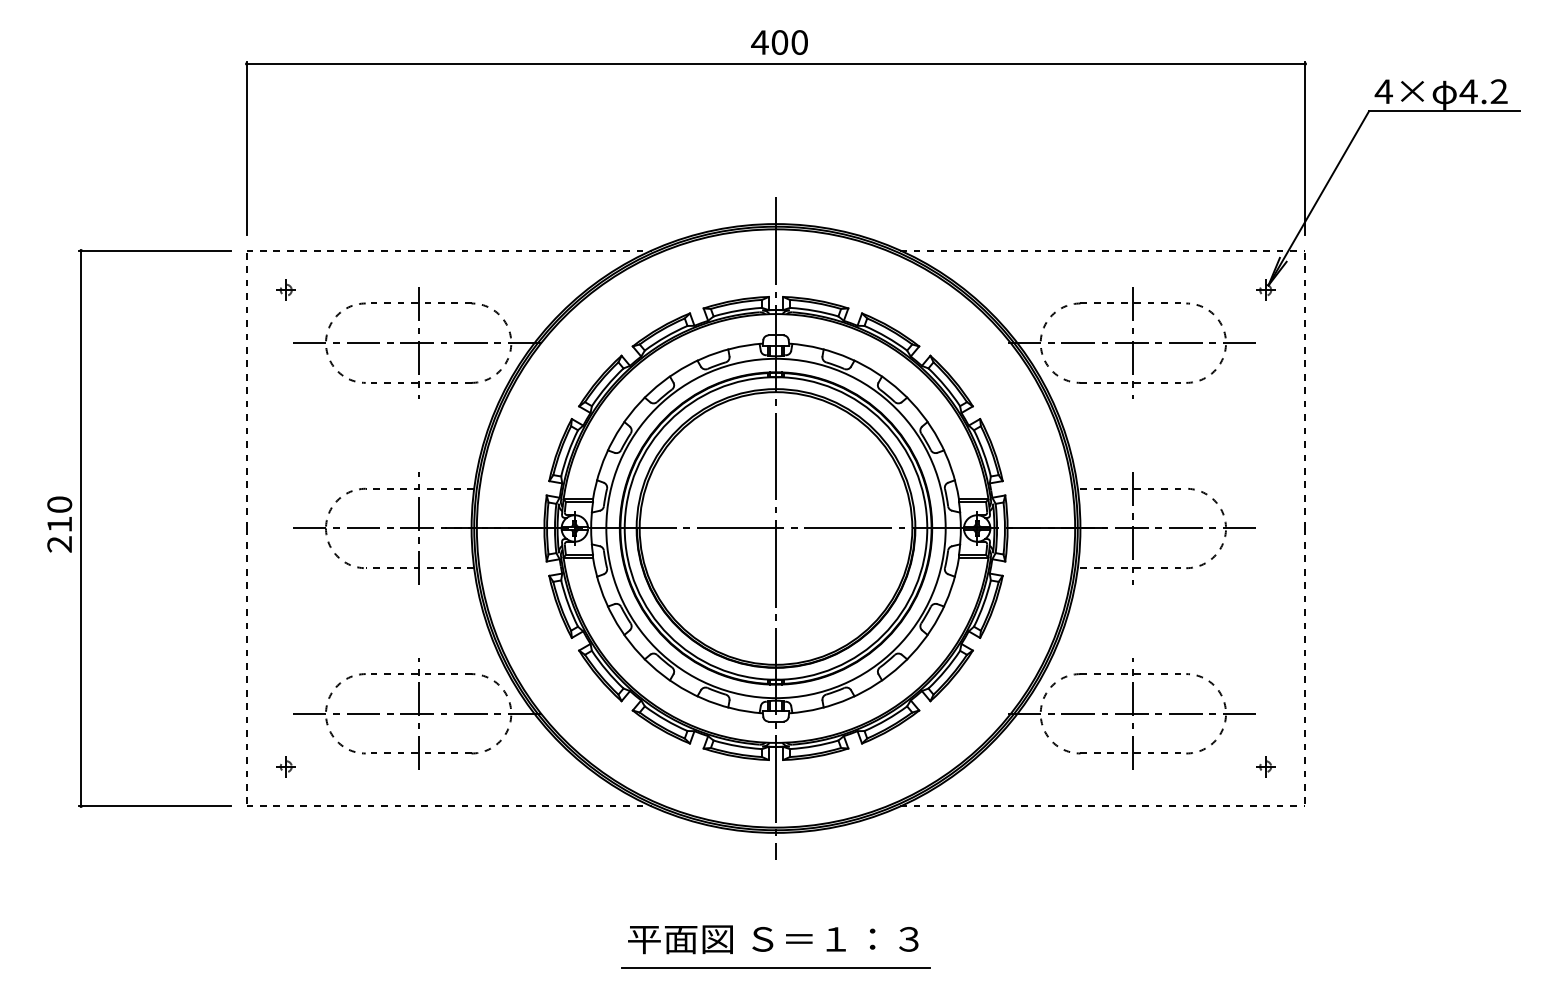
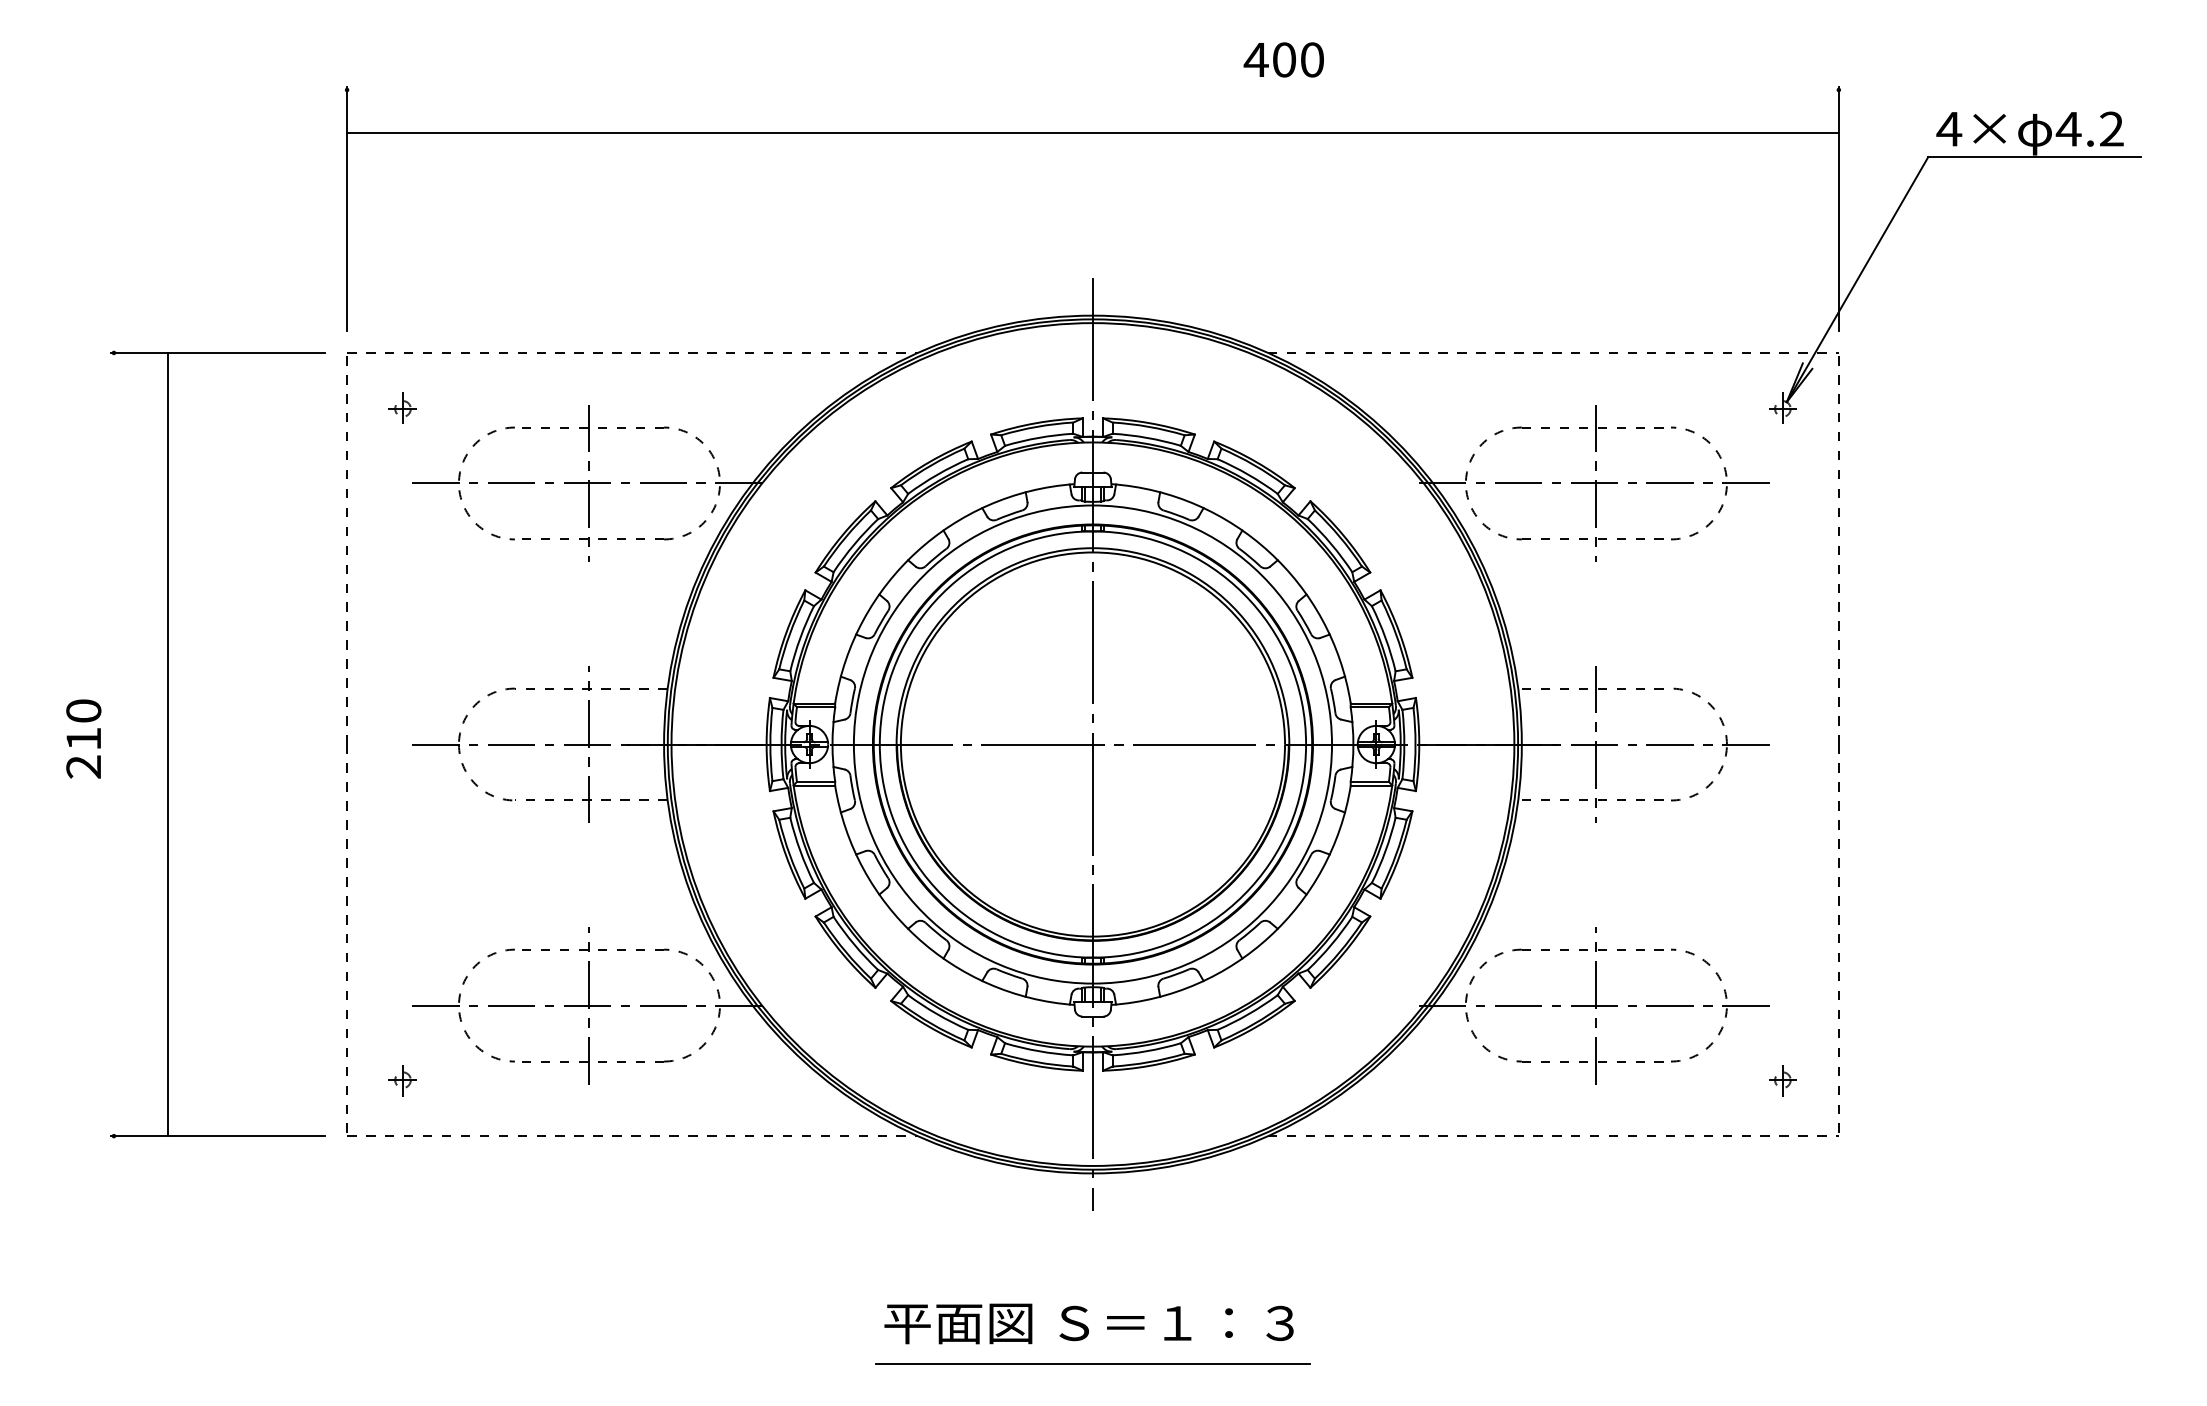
text: (779, 42) -> (1283, 59), moved
line: (775, 64) -> (1092, 133), moved
line: (80, 528) -> (167, 744), moved

